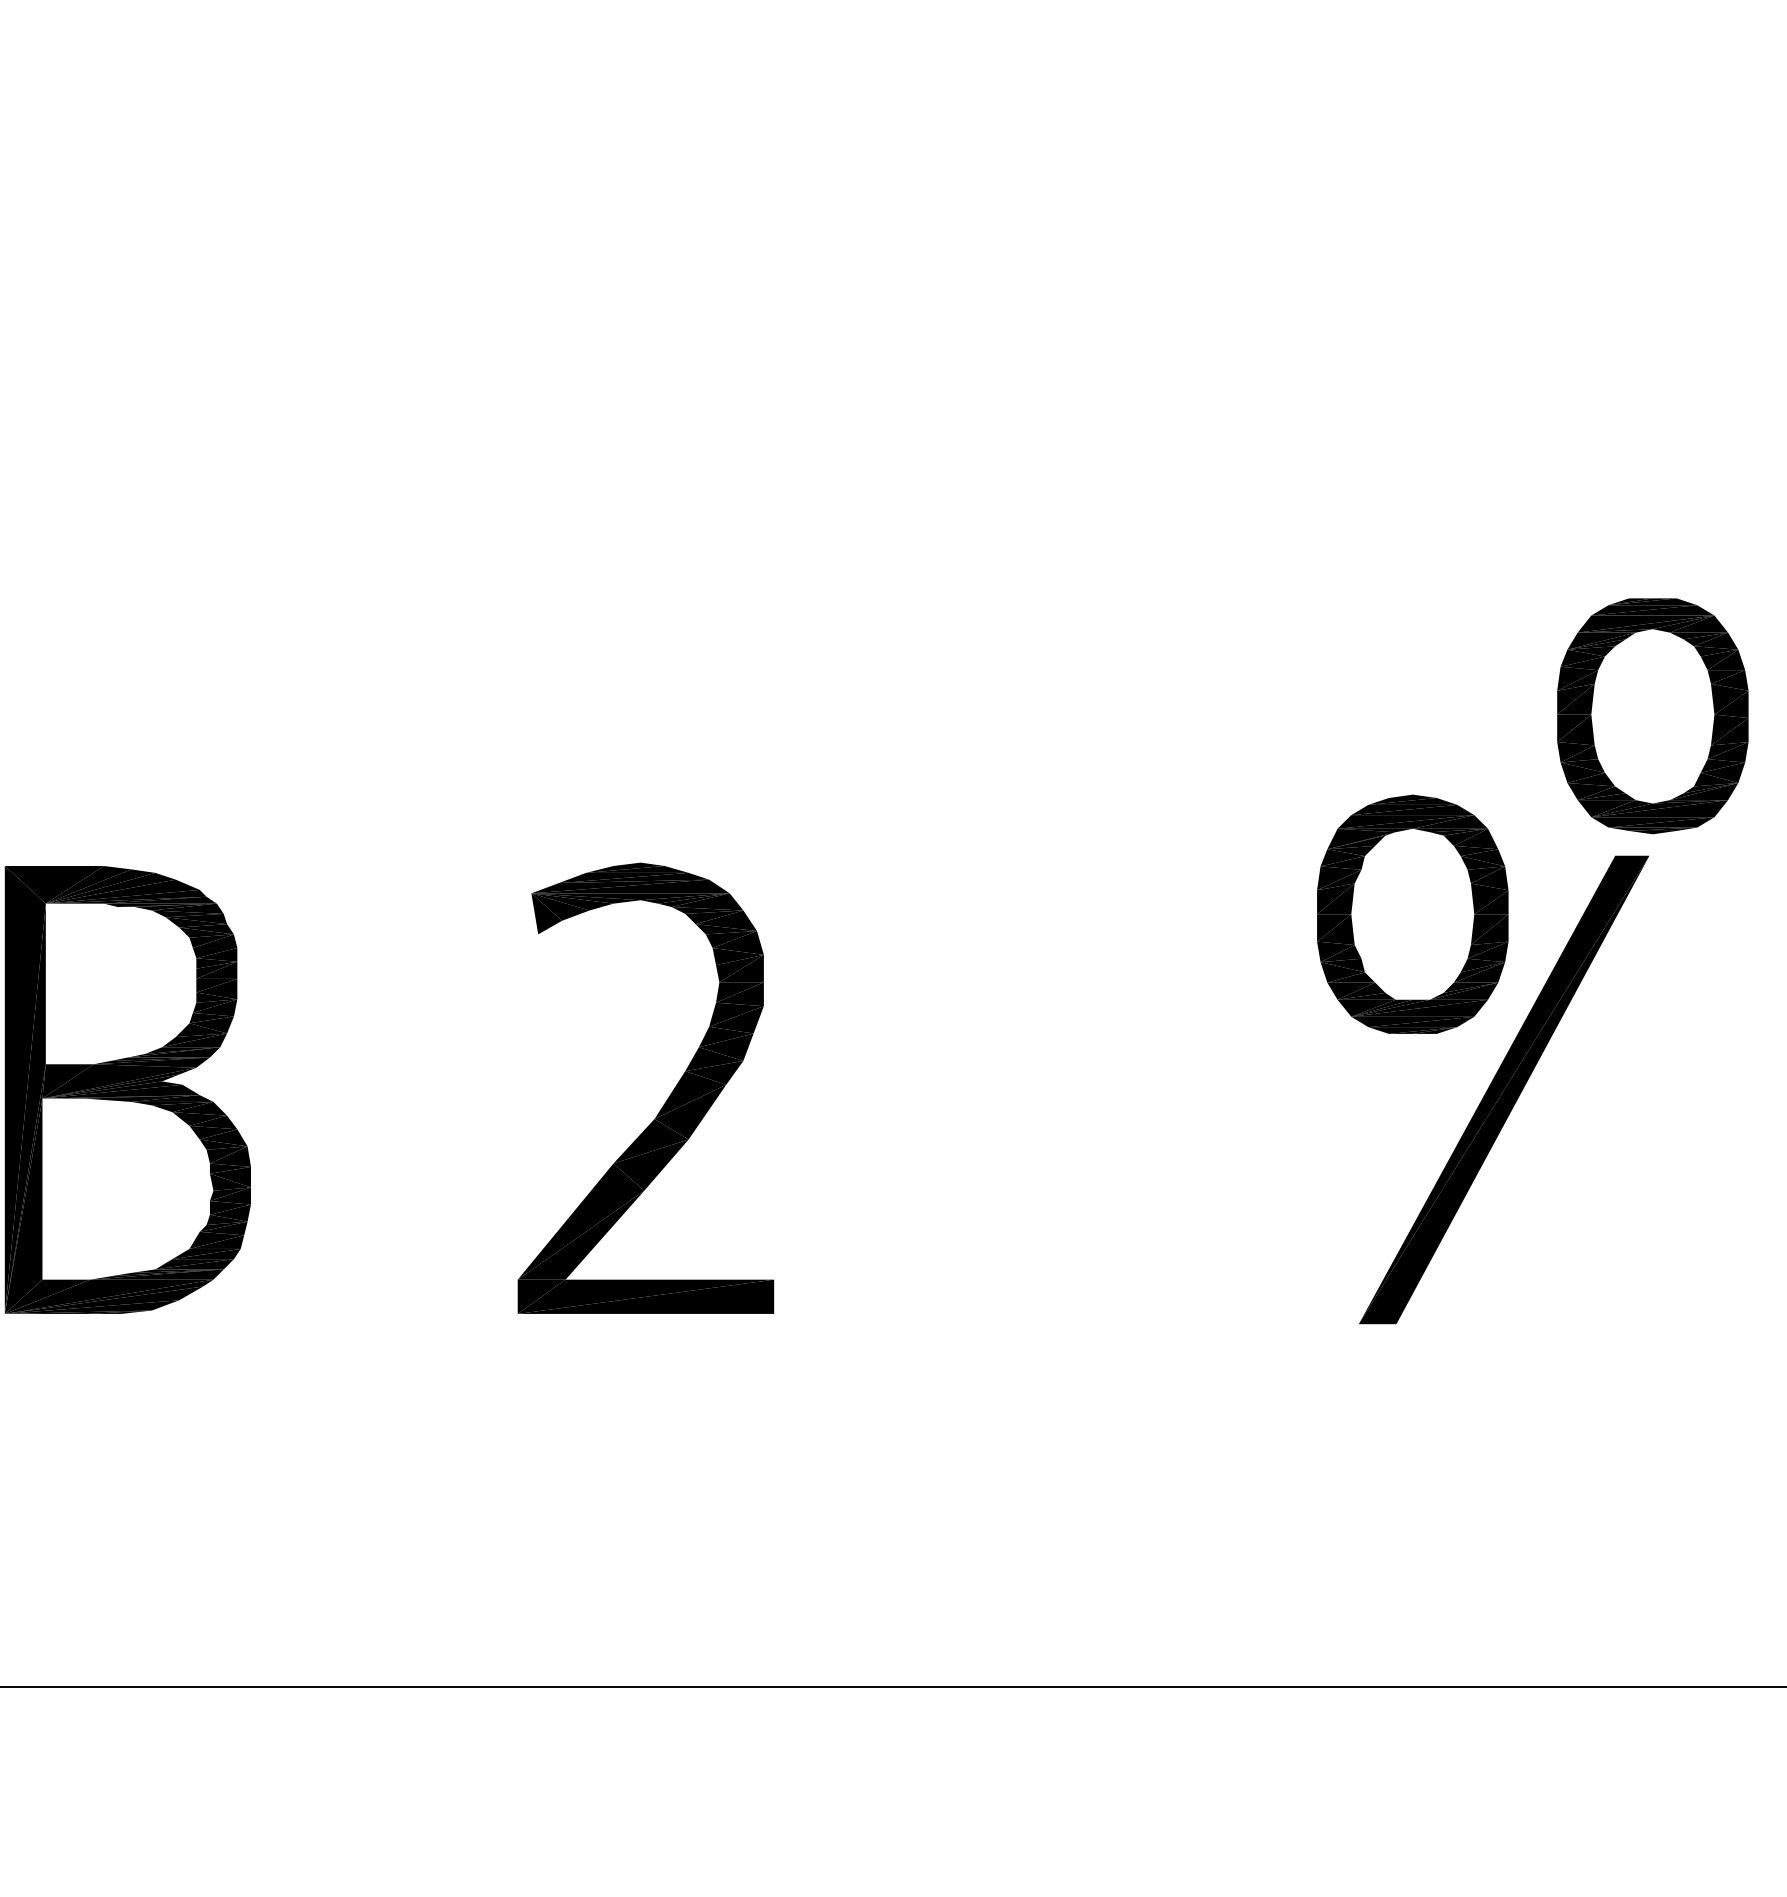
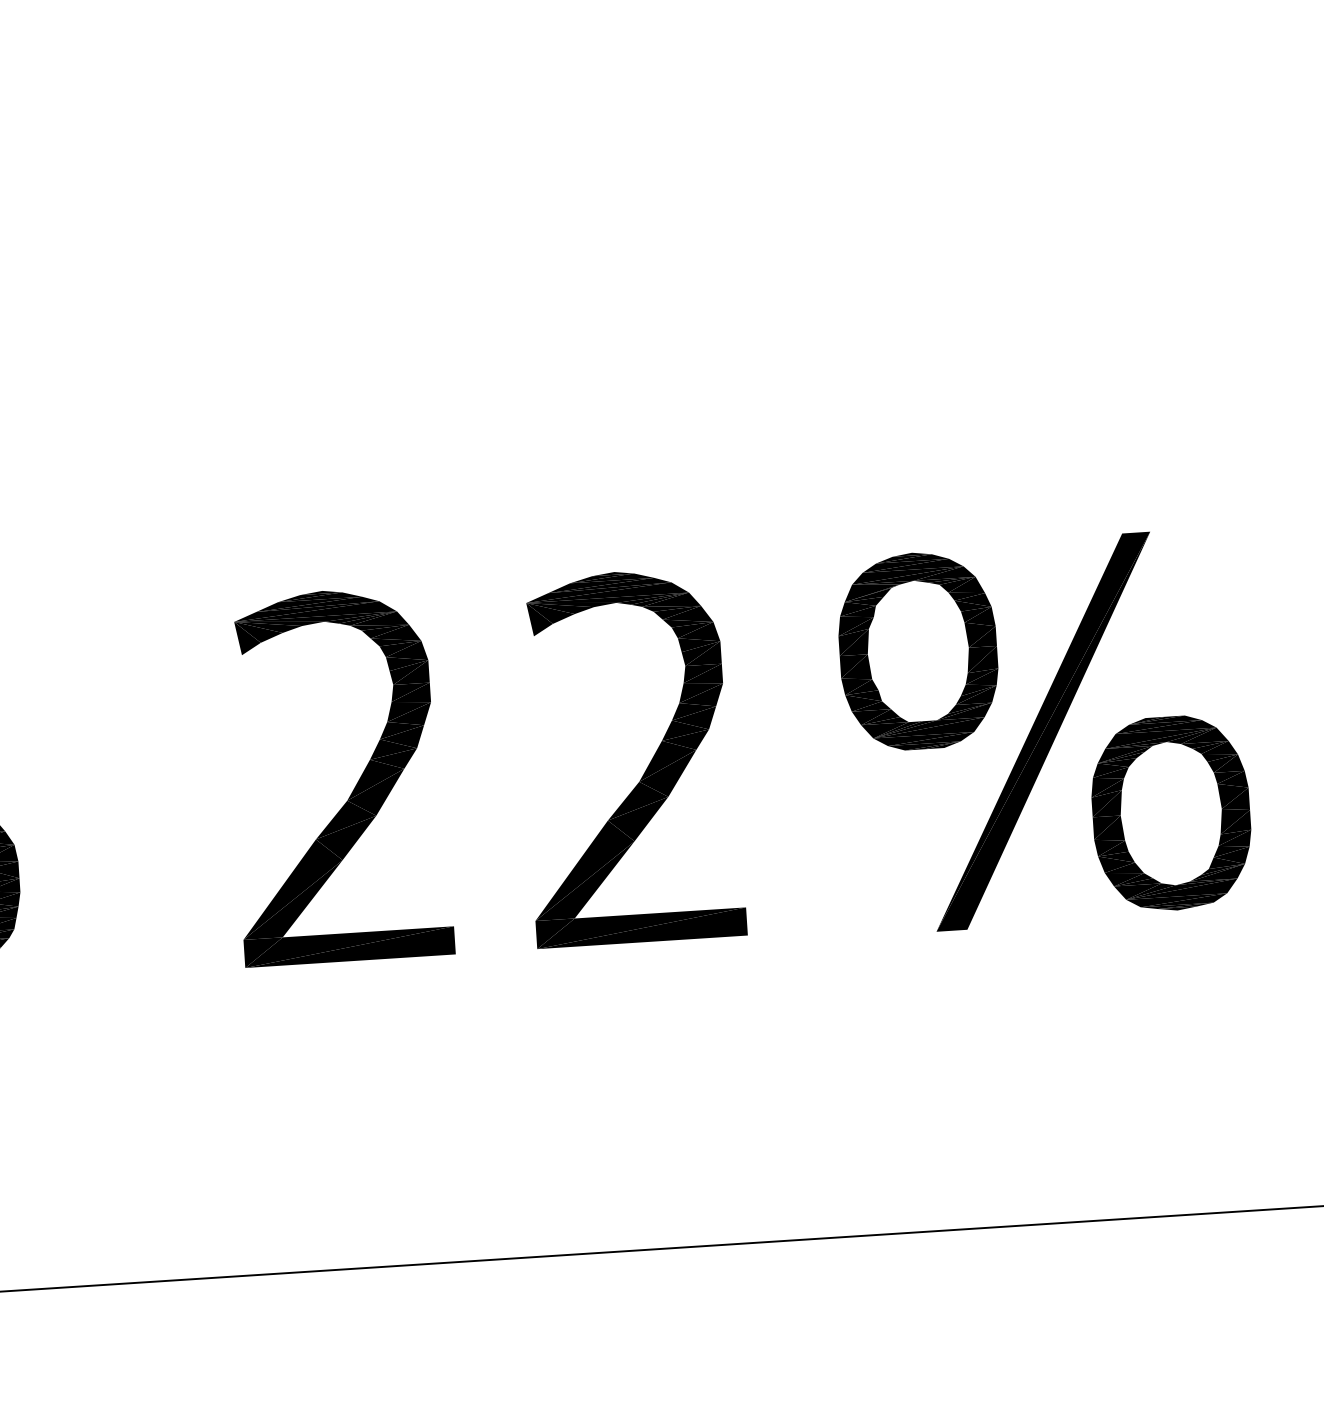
part: (1652, 716) -> (1171, 813), moved
part: (1412, 913) -> (918, 650), moved
part: (1023, 1097) -> (649, 763), added

